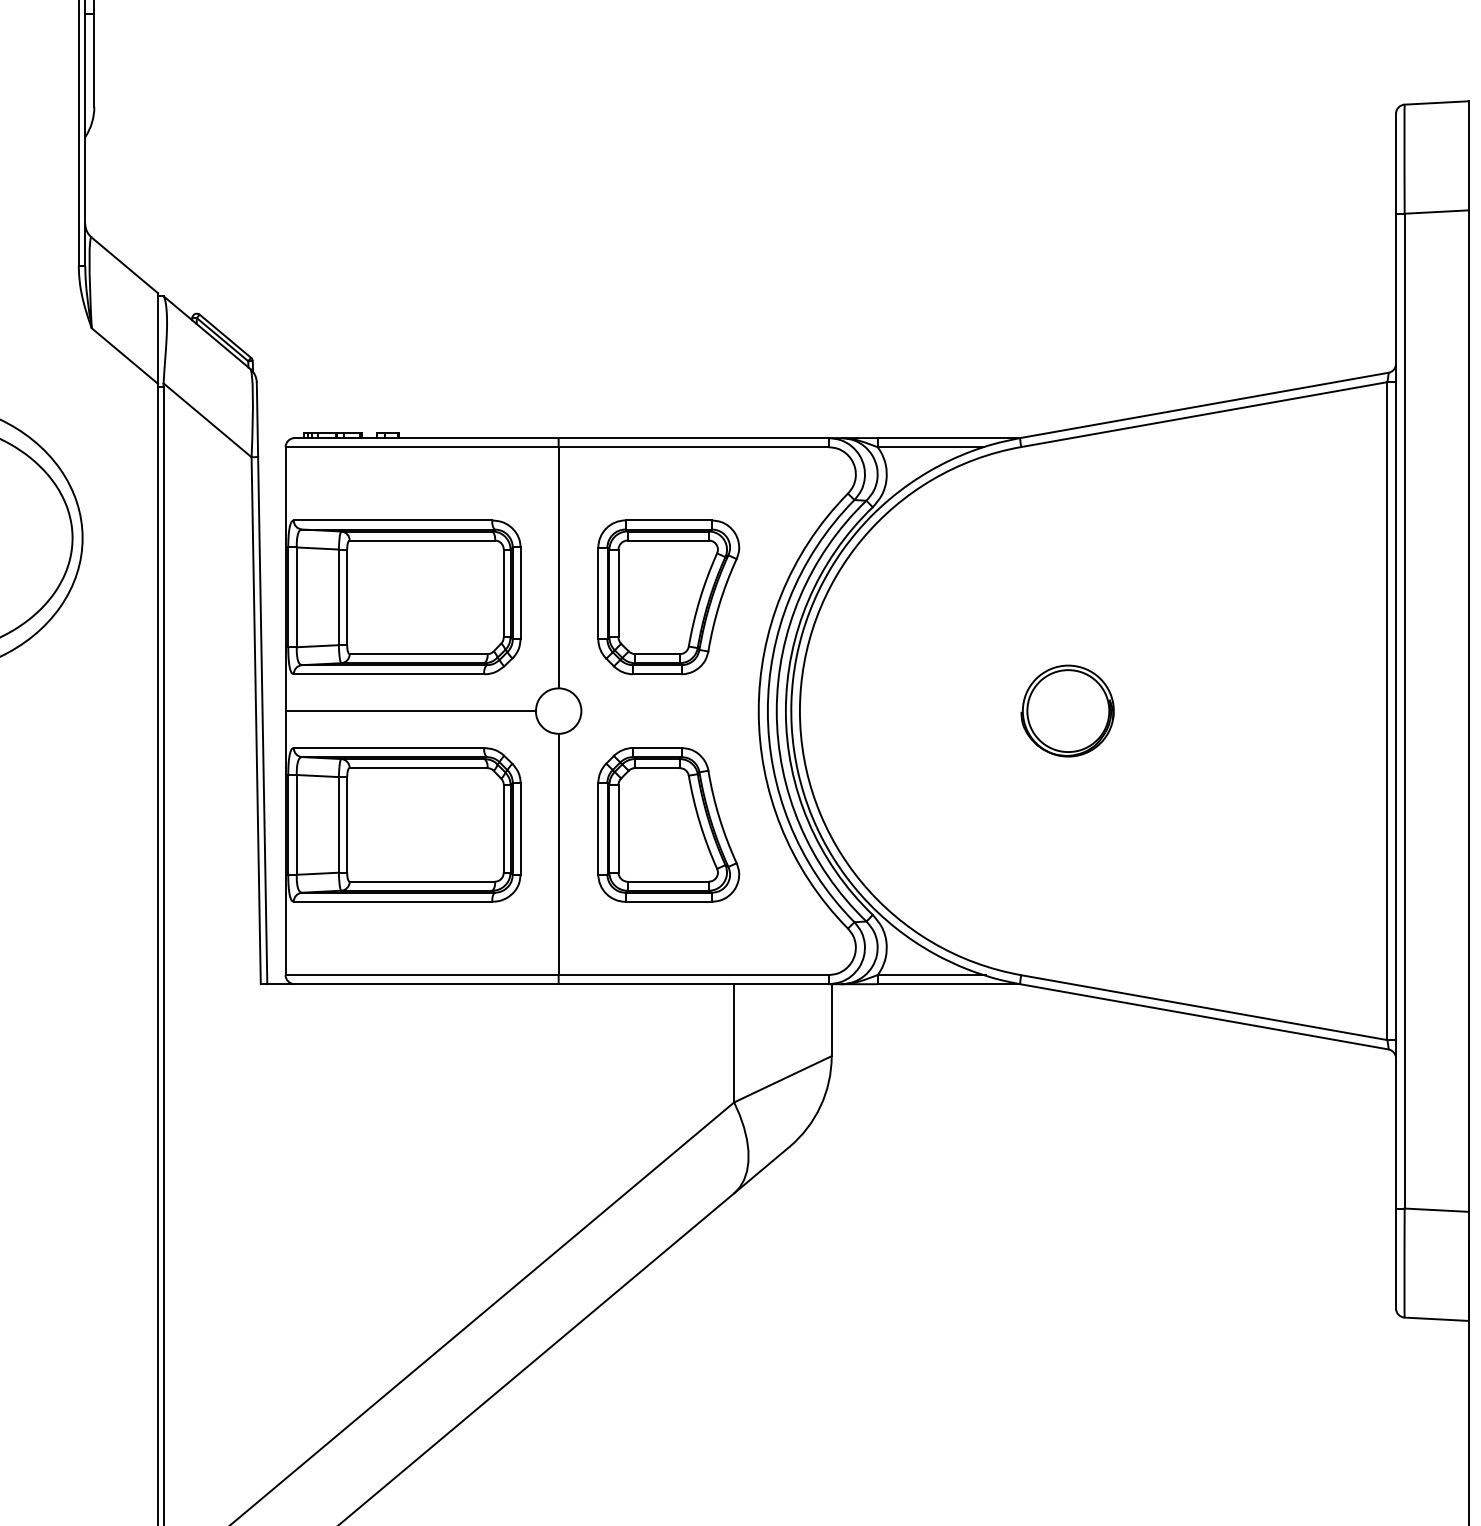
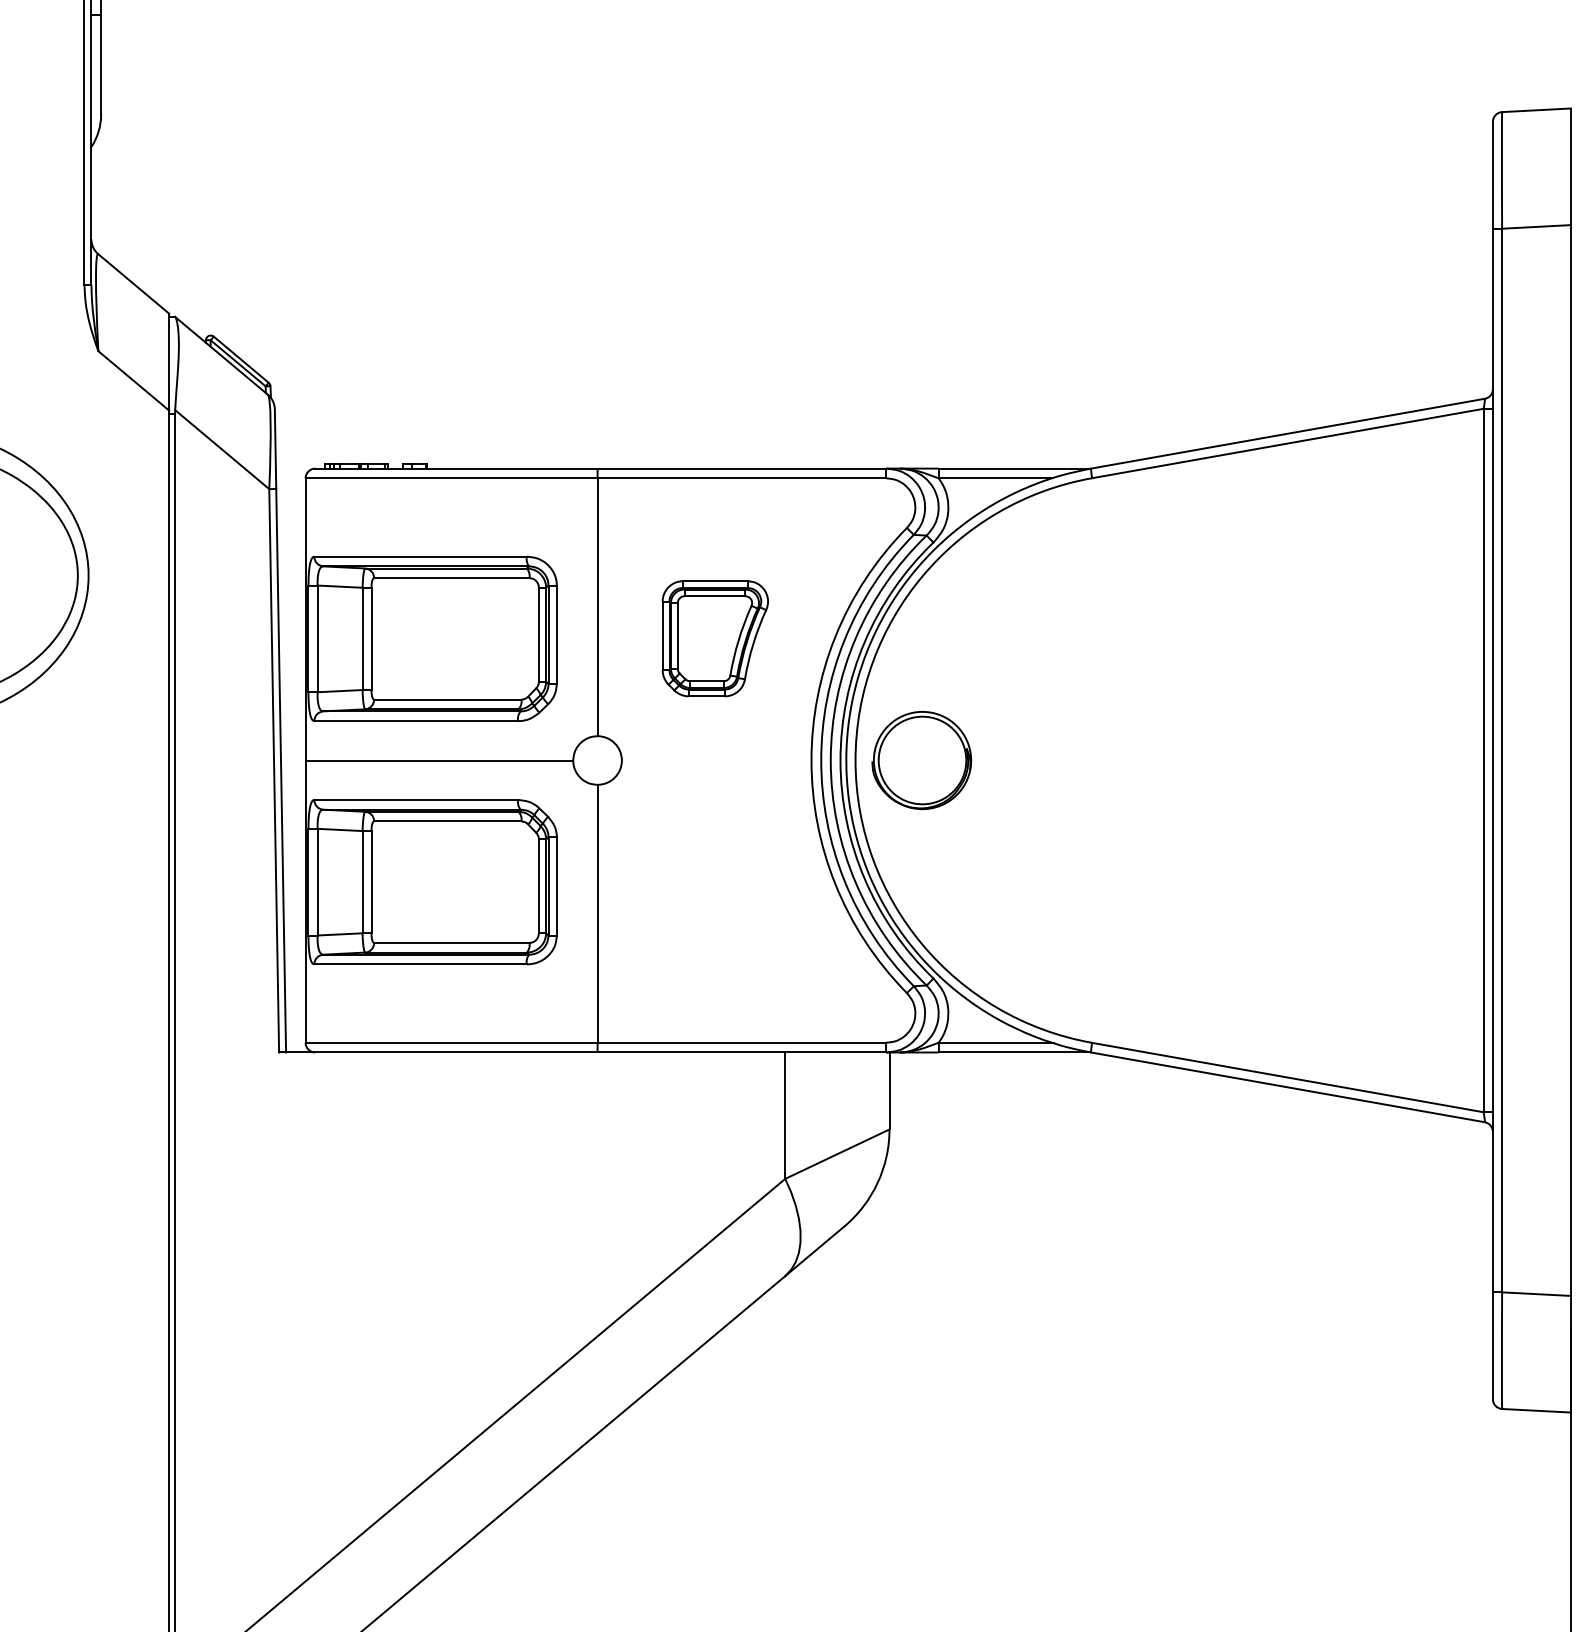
part: (668, 596) -> (715, 638), size x0.7
part: (1067, 711) -> (921, 760), moved
part: (668, 825) -> (715, 882), removed

